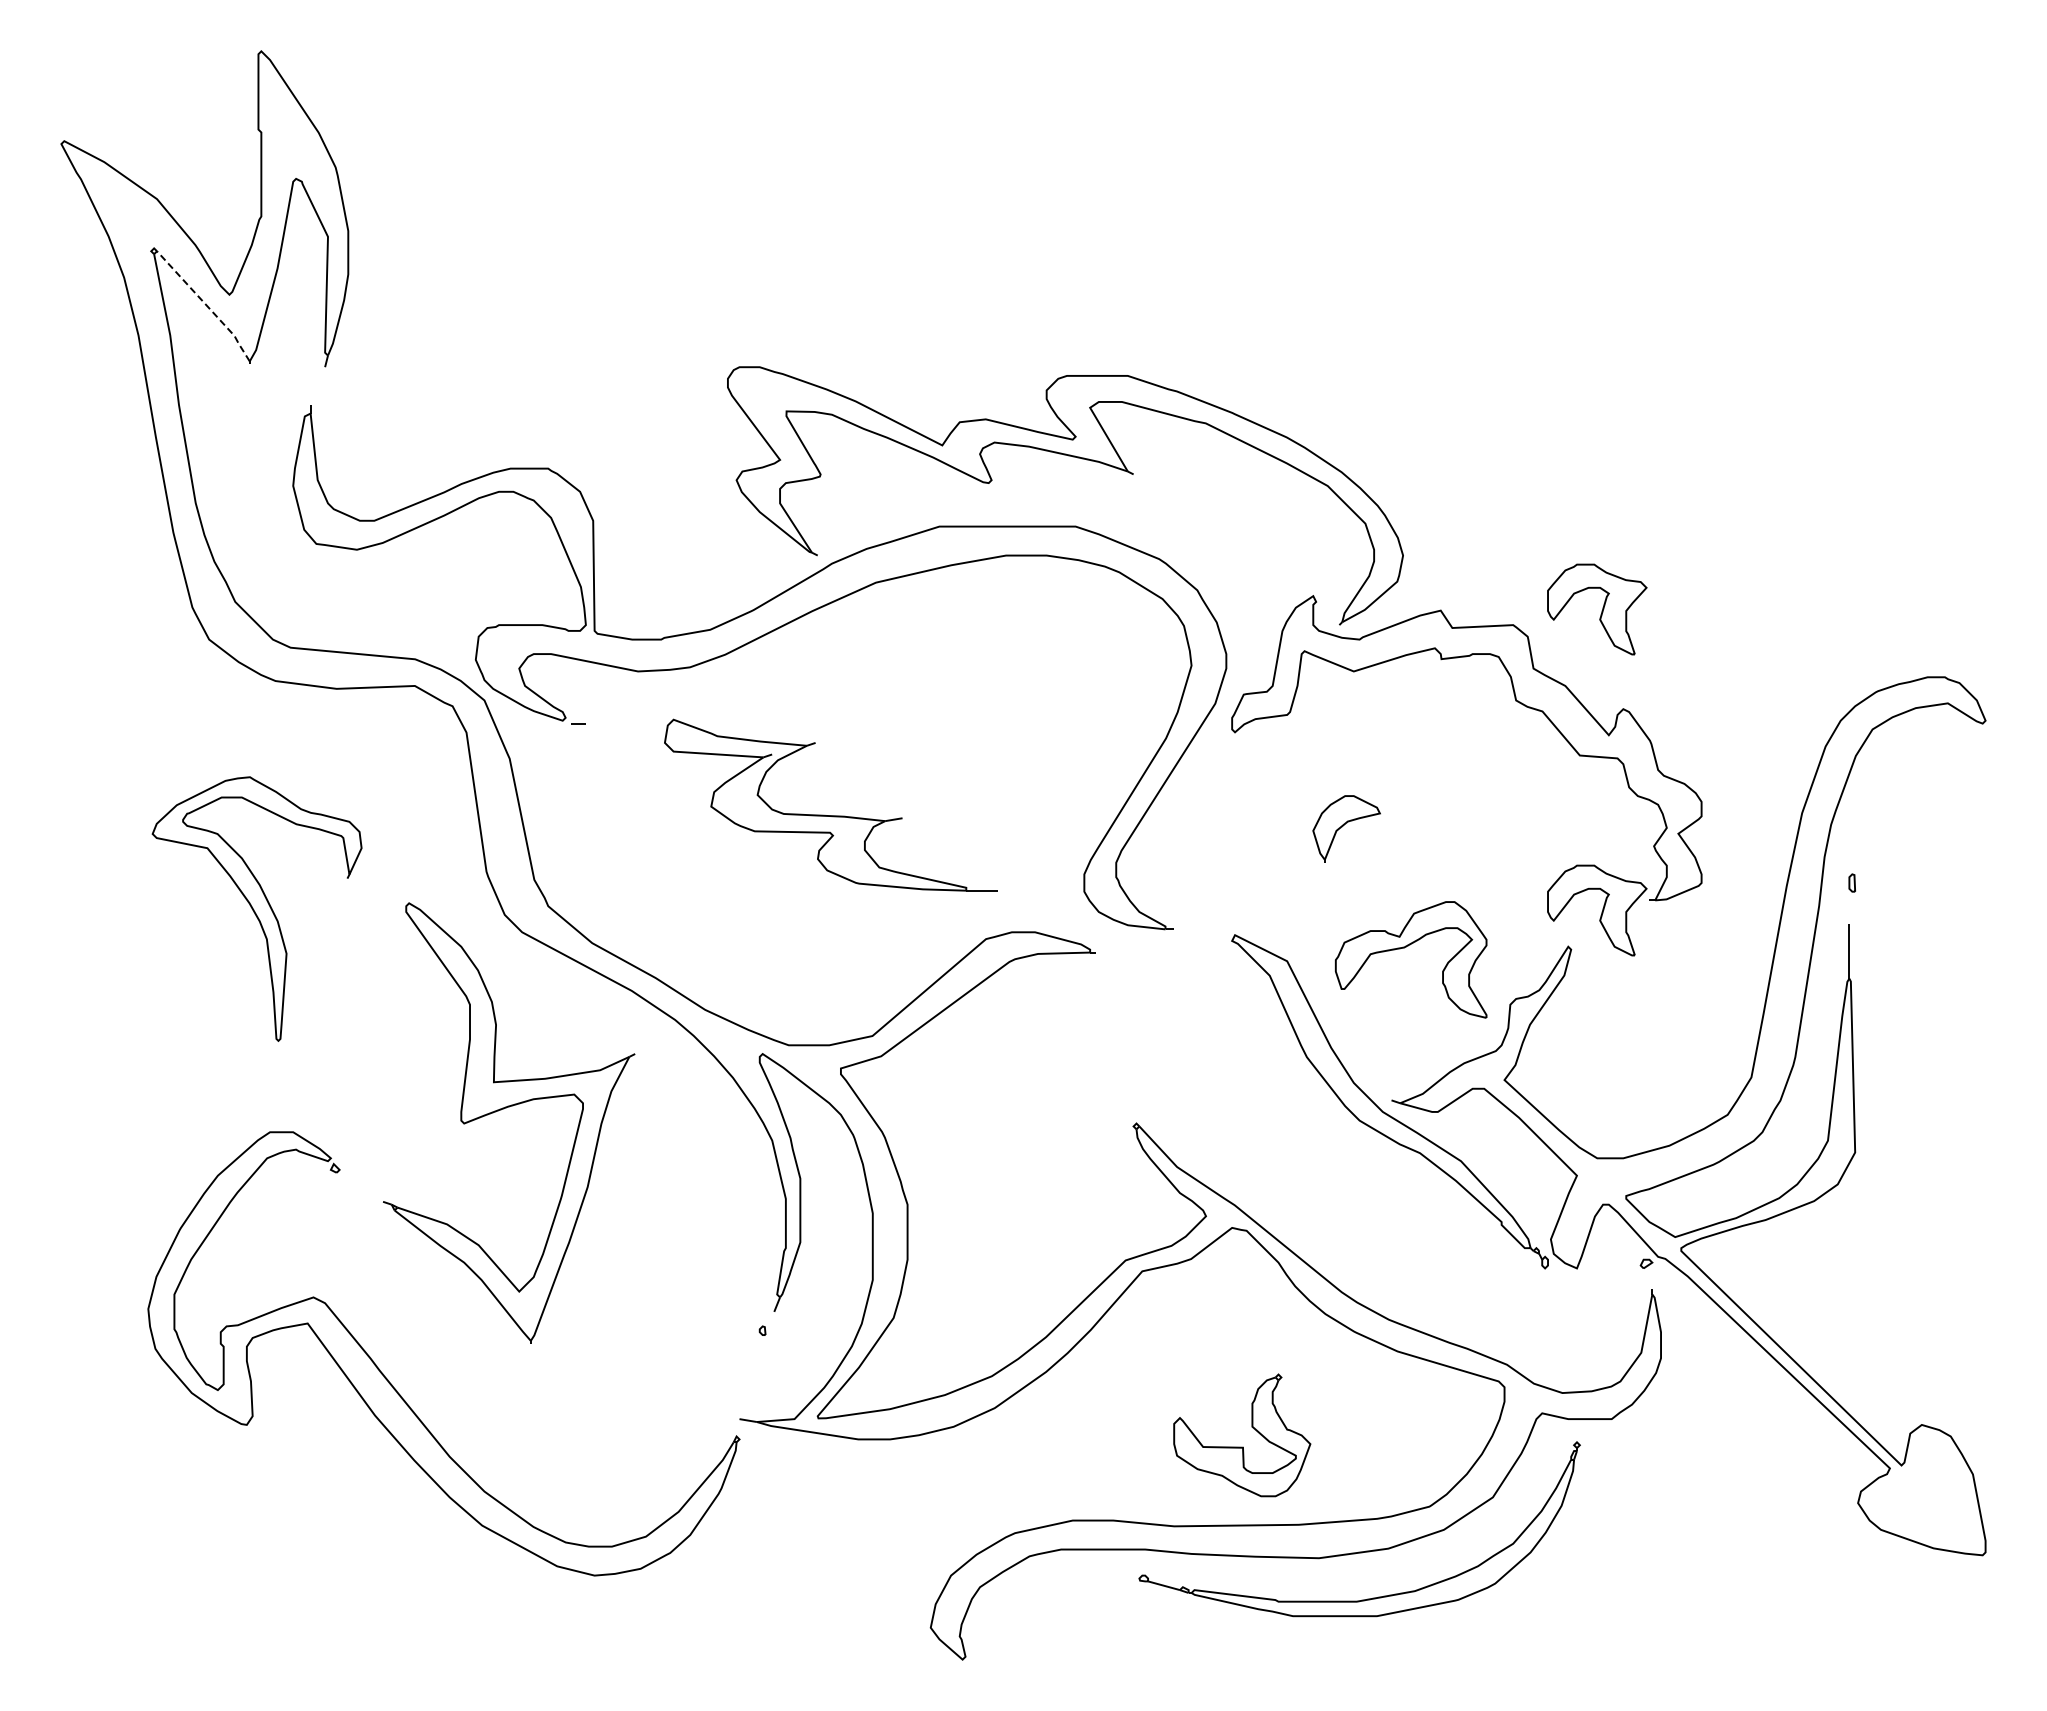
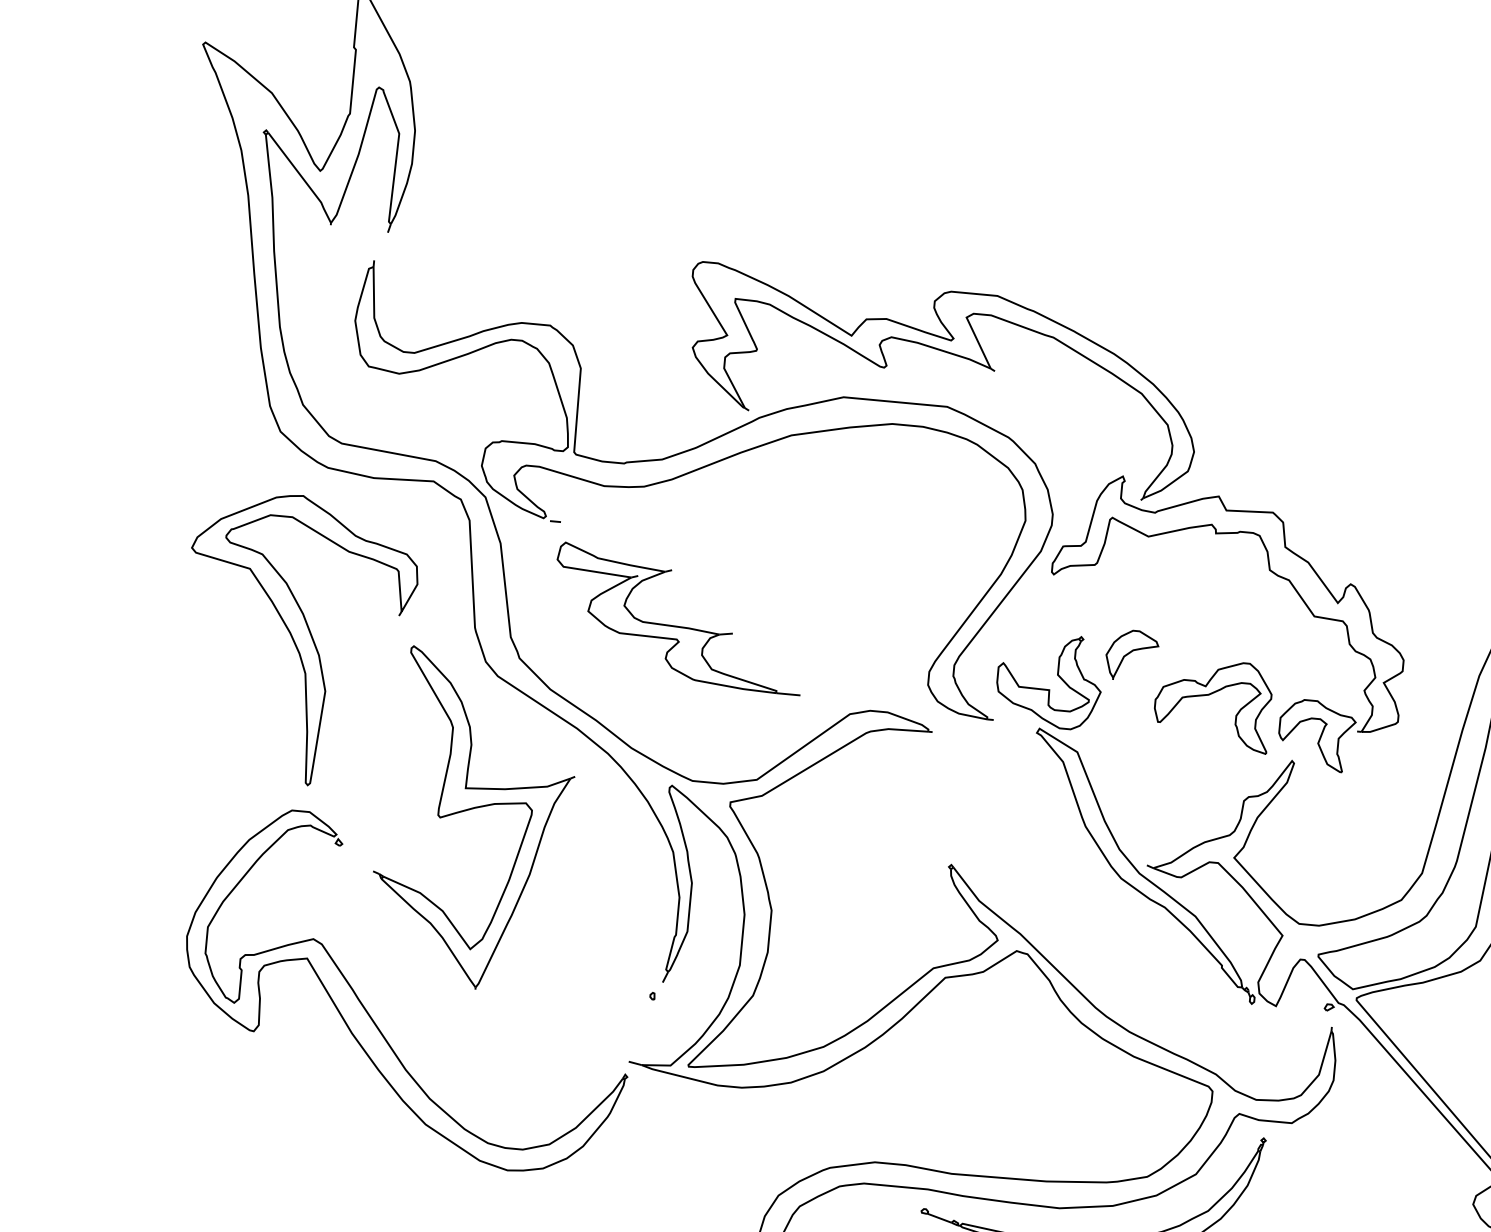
line: (206, 305) -> (302, 177), dashed -> solid
part: (1597, 609) -> (1338, 506), removed
part: (830, 815) -> (678, 626), moved
part: (257, 908) -> (298, 639), size x1.43
part: (1406, 947) -> (1210, 694), moved
part: (1242, 1446) -> (1048, 689), moved

